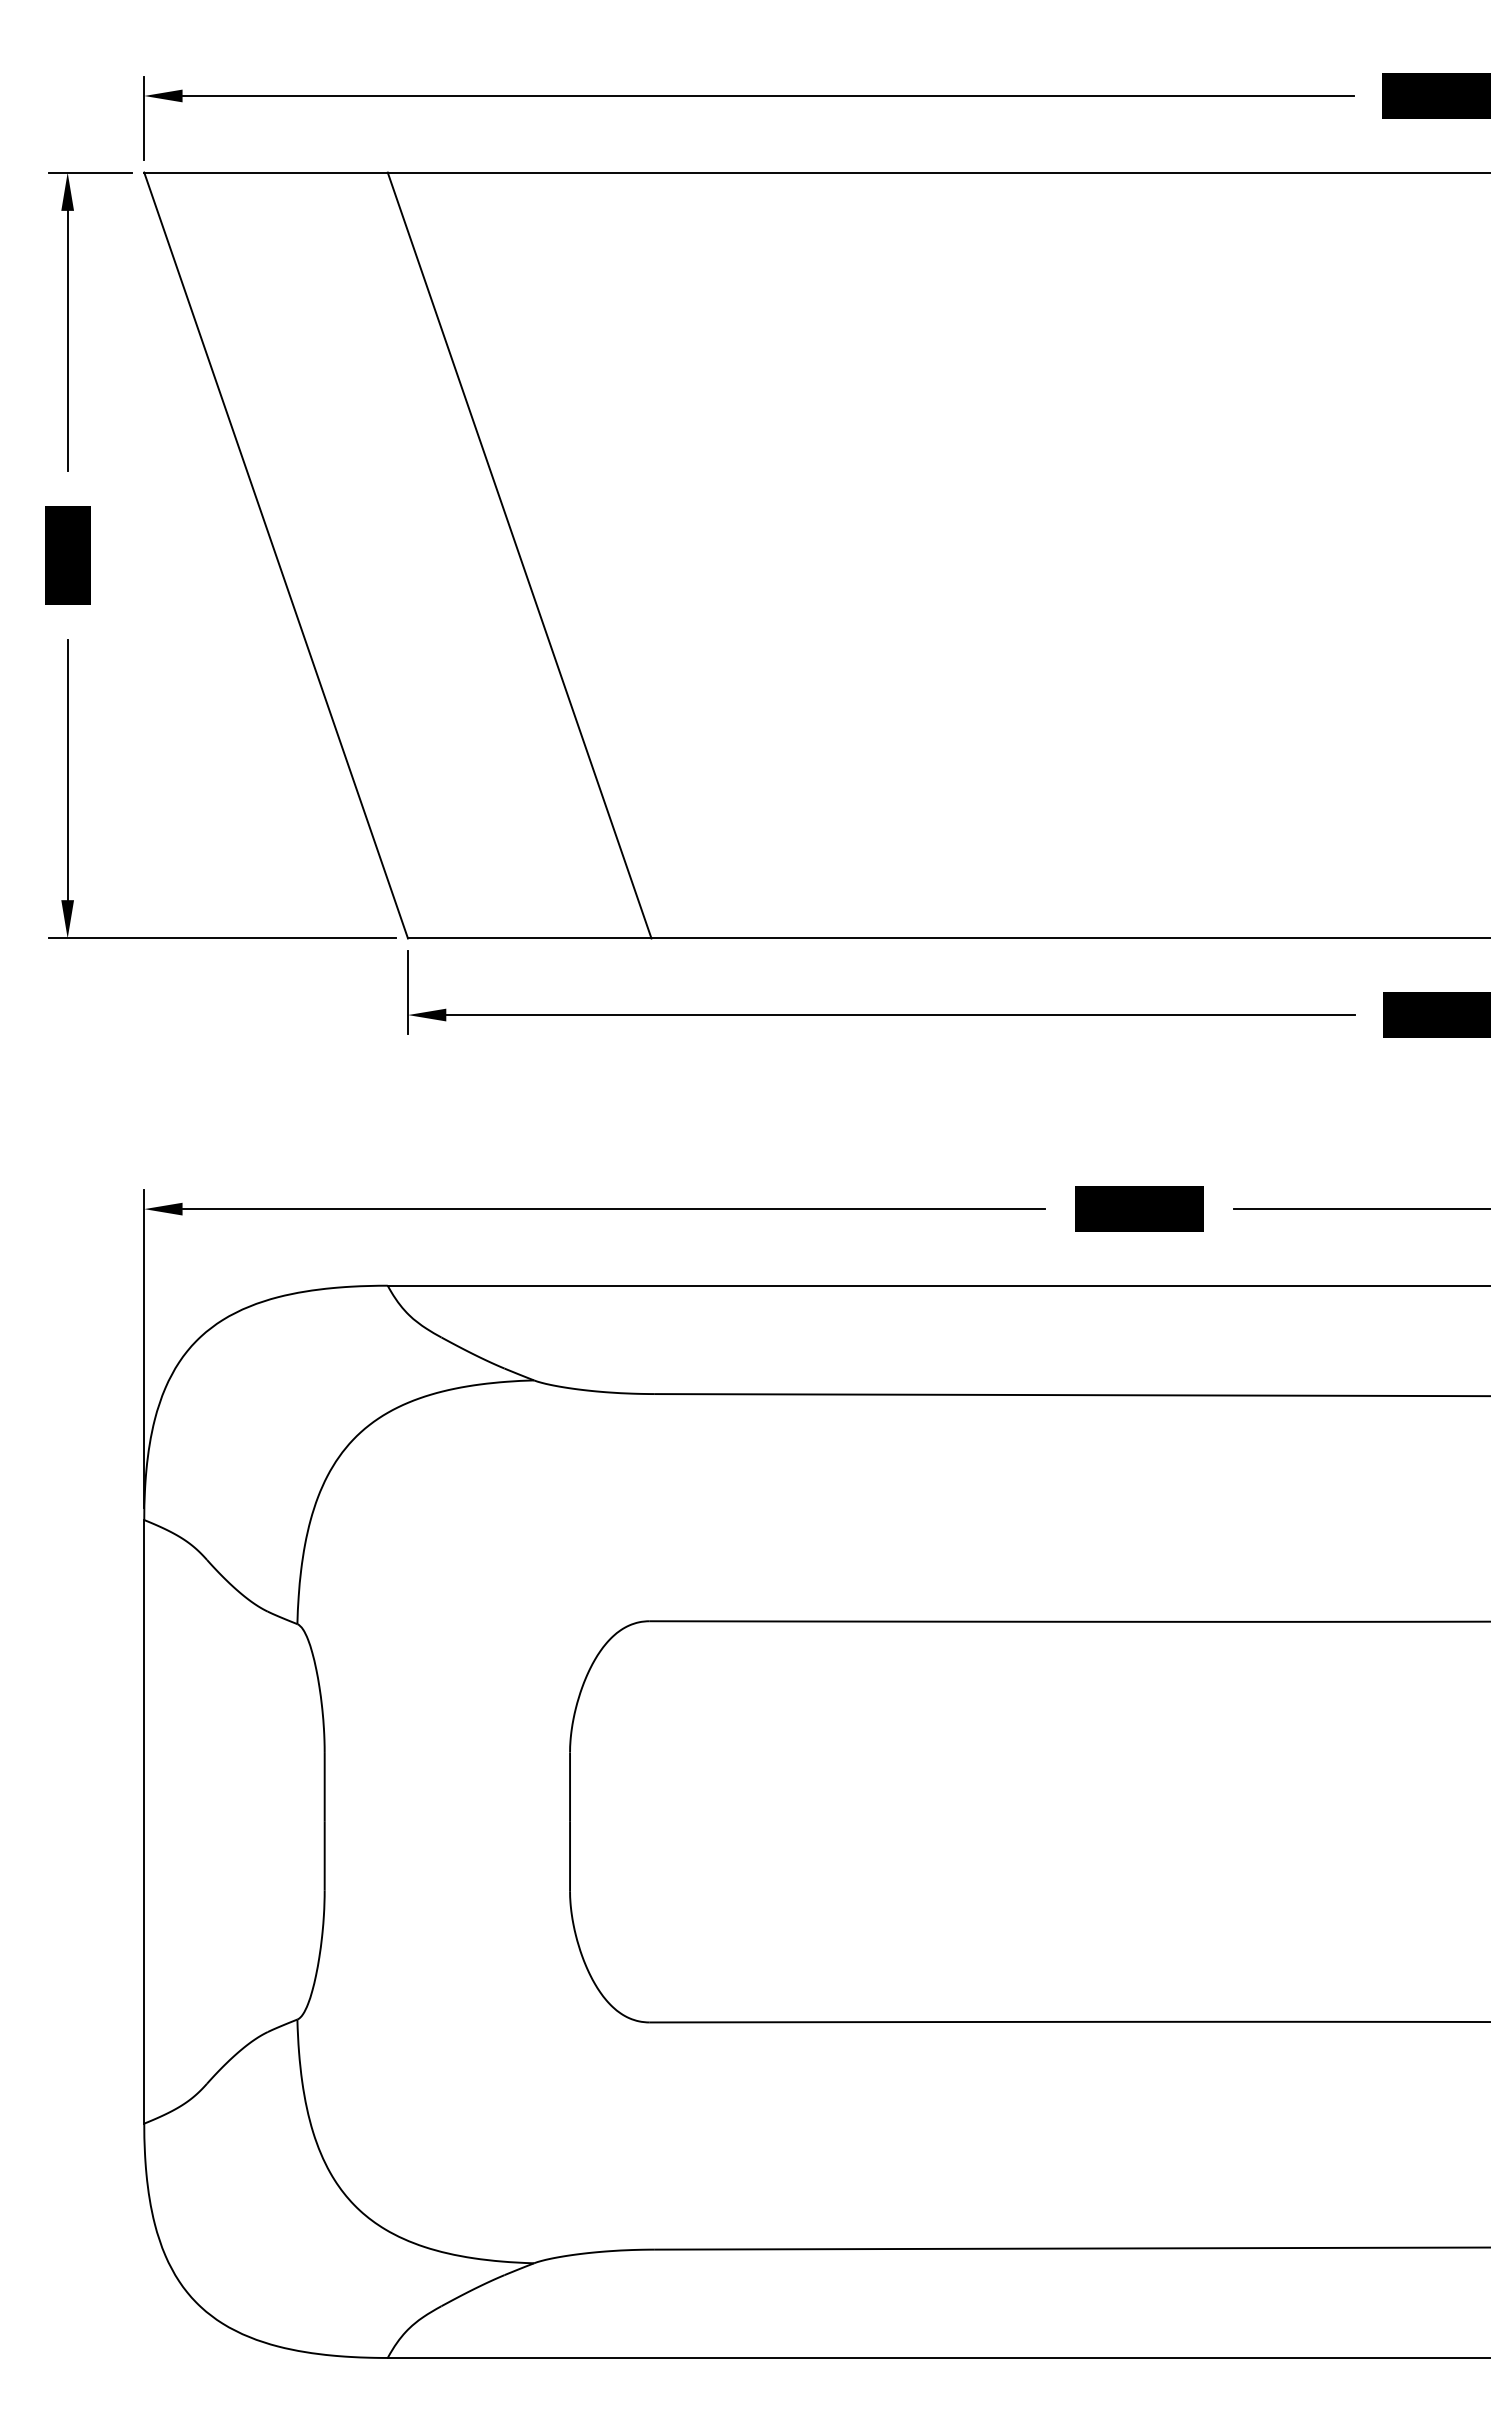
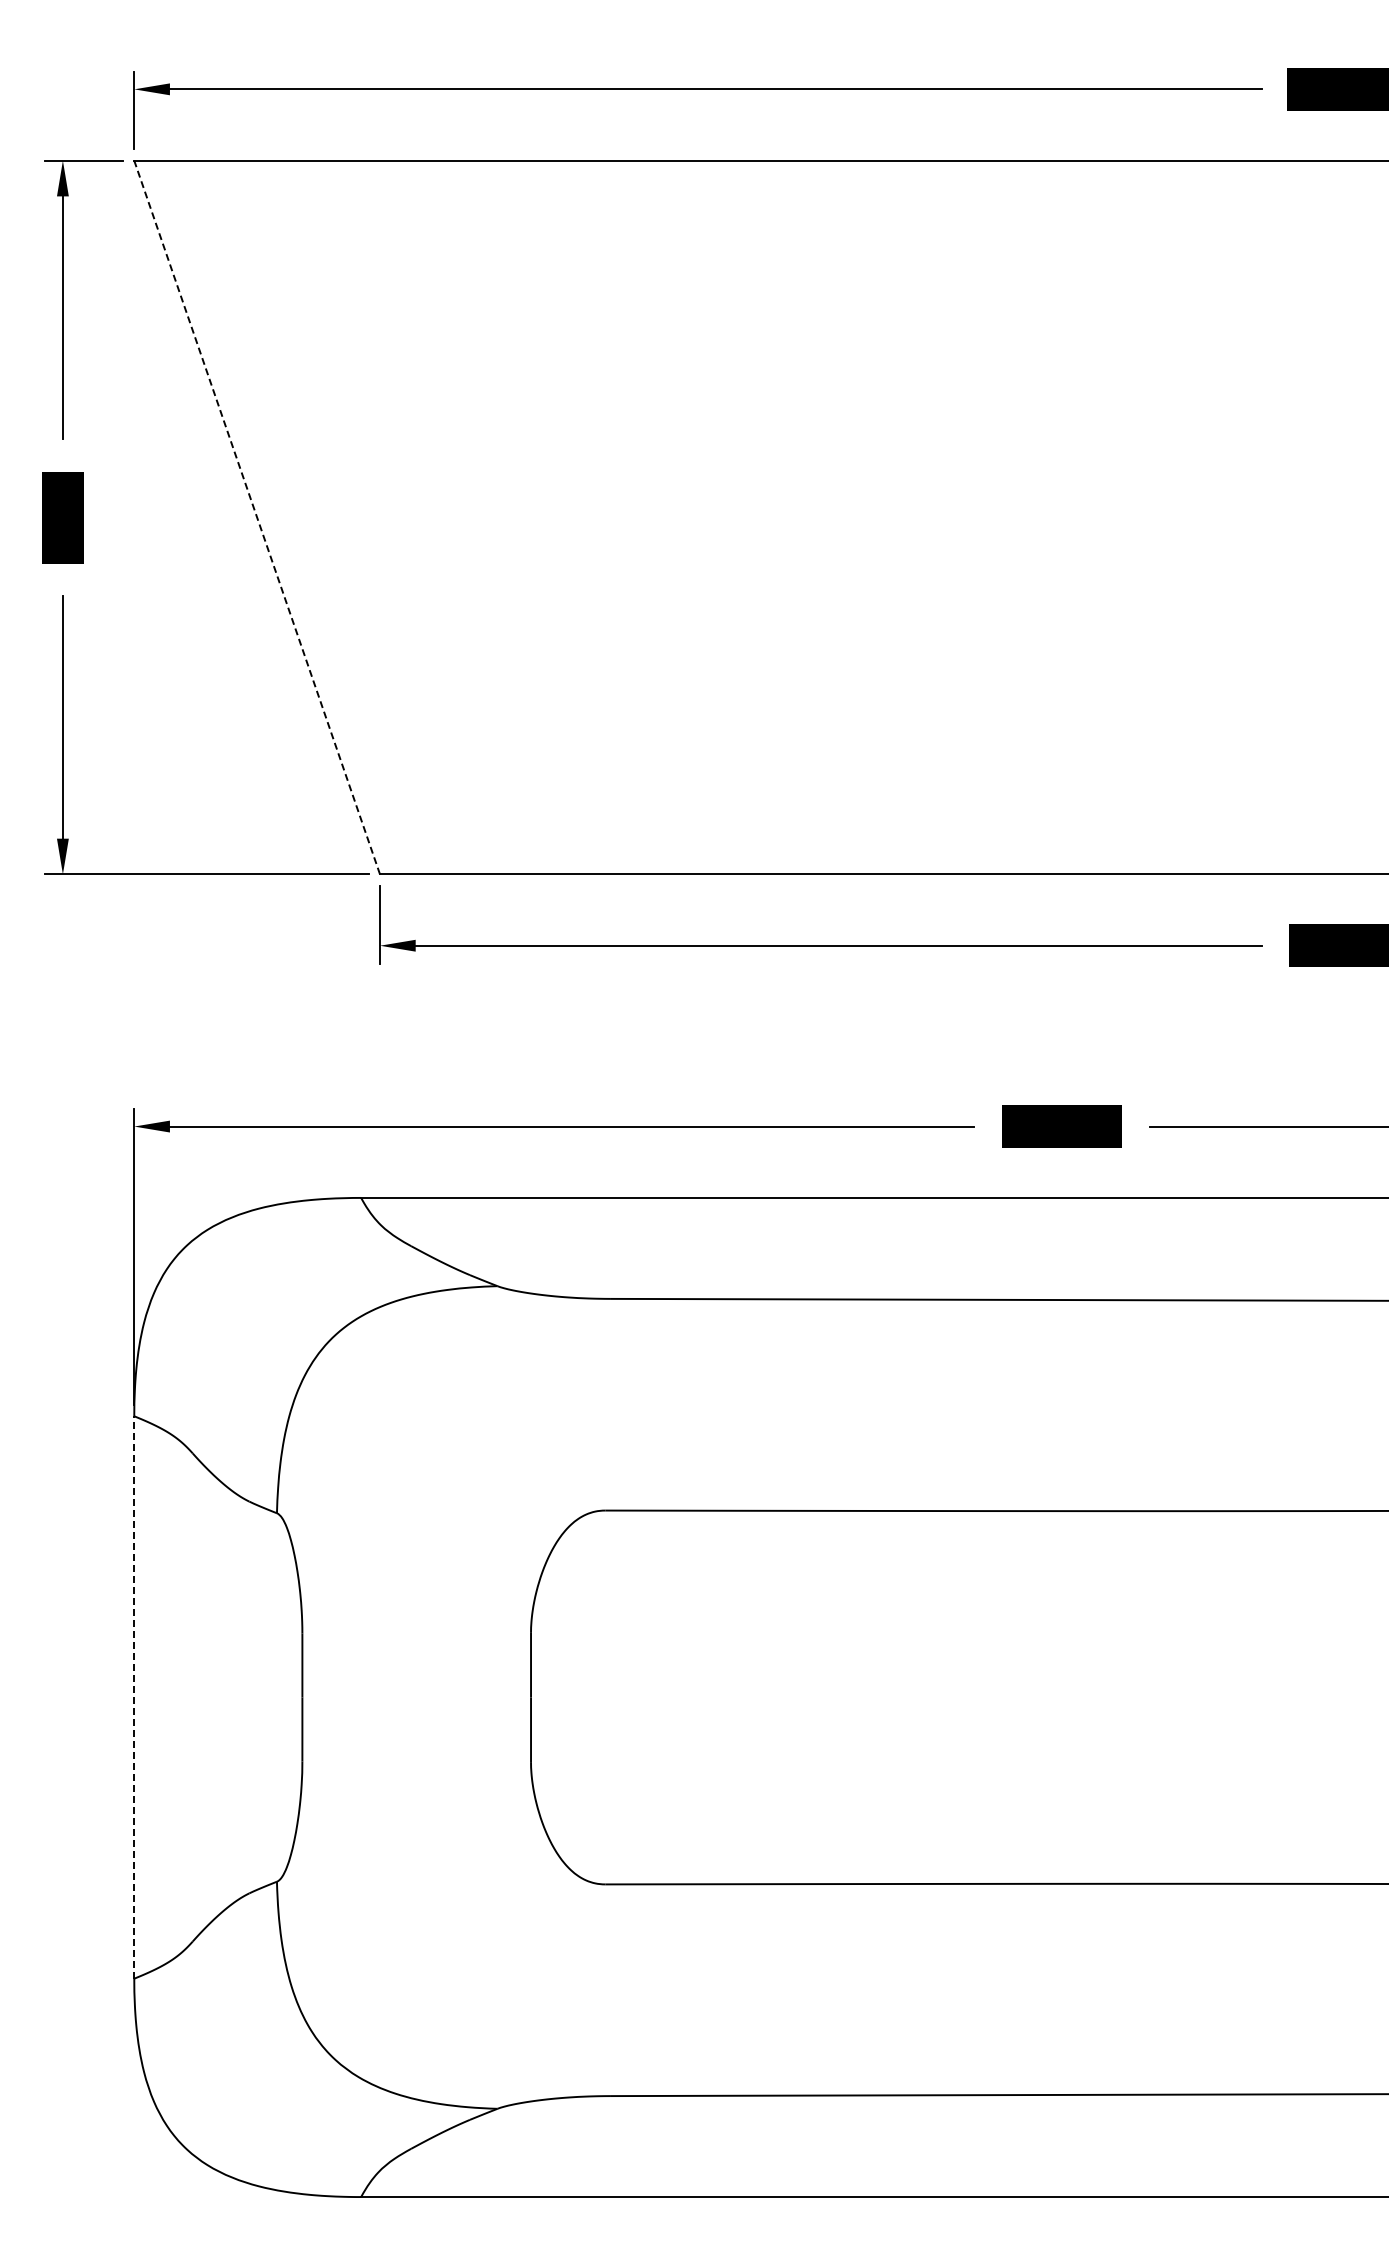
line: (275, 555) -> (256, 517), solid -> dashed
line: (519, 555) -> (483, 517), removed
line: (144, 1820) -> (134, 1696), solid -> dashed

